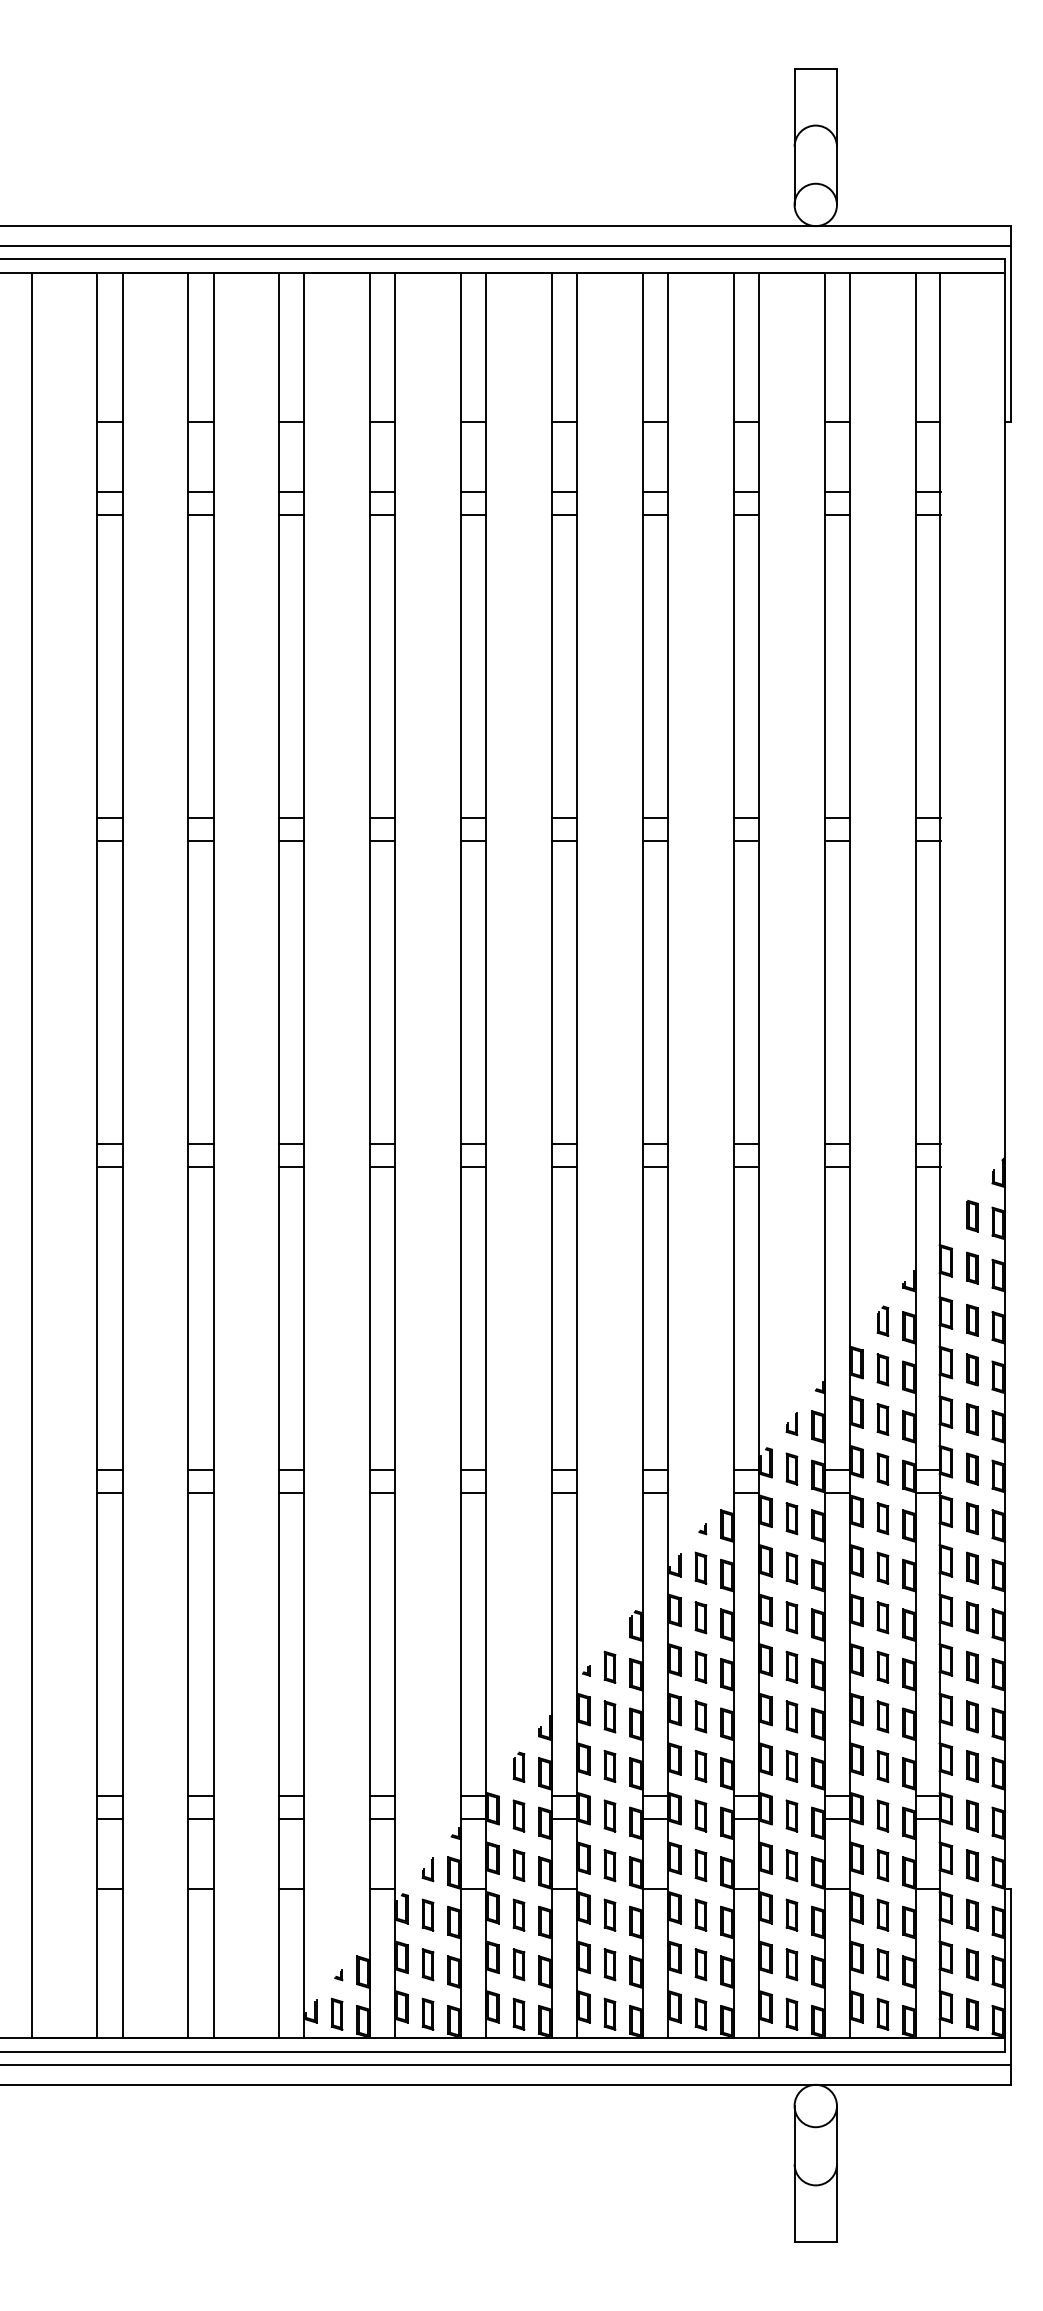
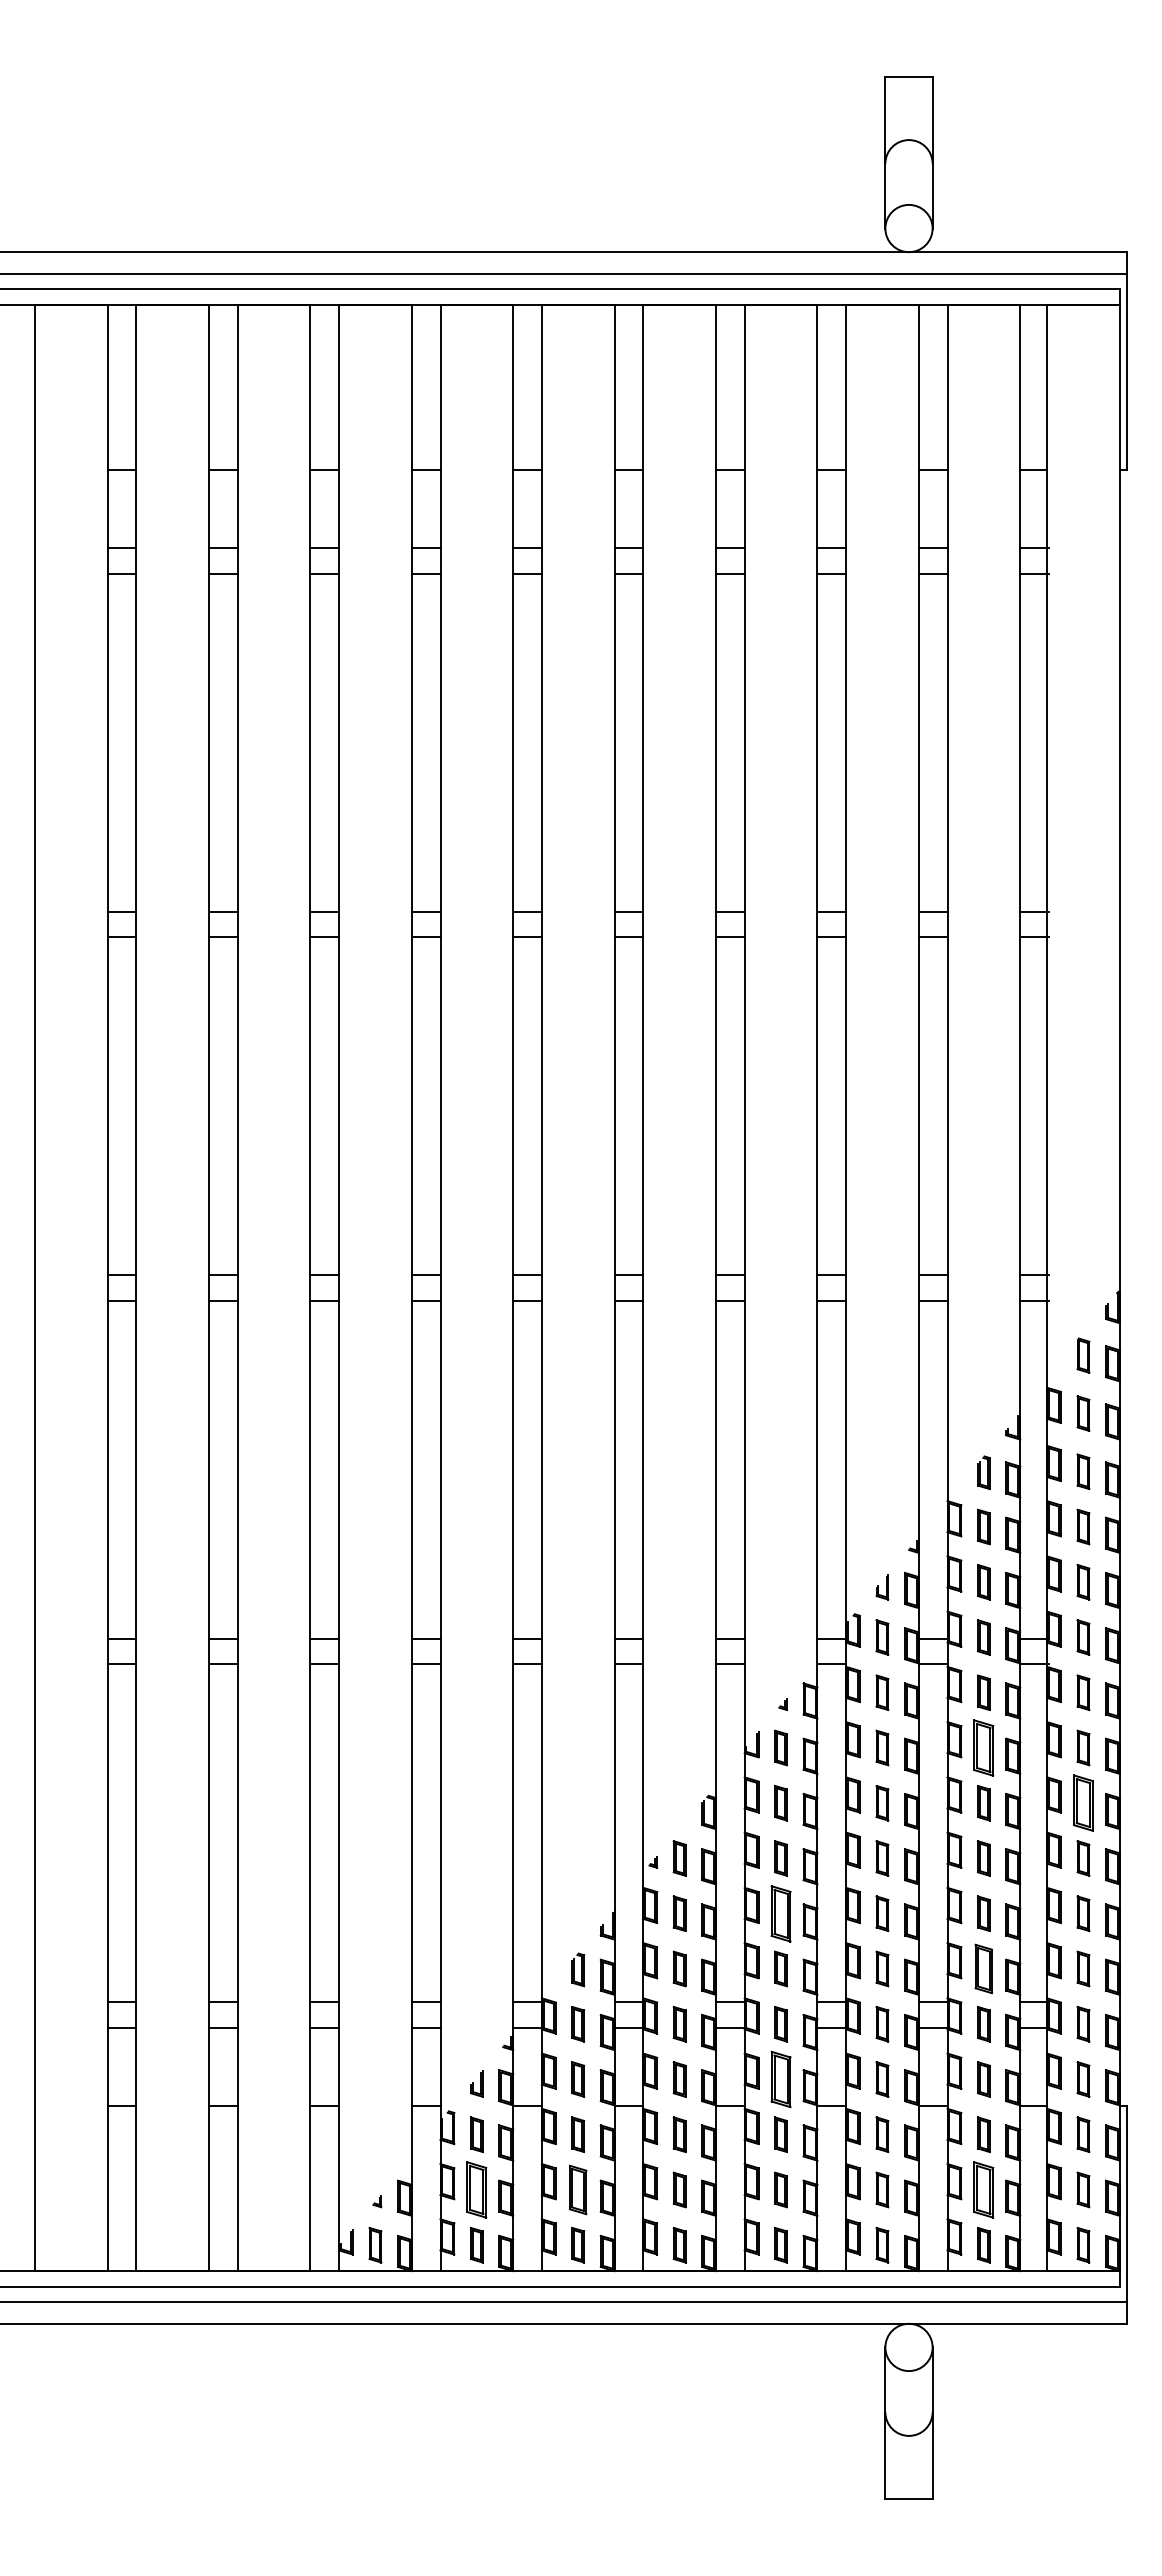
part: (882, 1567) -> (983, 1747), size x1.6
part: (972, 1618) -> (1083, 1803), size x1.6
part: (700, 1716) -> (780, 1913), size x1.6
part: (882, 1766) -> (983, 1968), size x1.4
part: (700, 1865) -> (780, 2079), size x1.6
part: (427, 1964) -> (476, 2189), size x1.6
part: (519, 1964) -> (578, 2189), size x1.4
part: (882, 1964) -> (983, 2189), size x1.6

